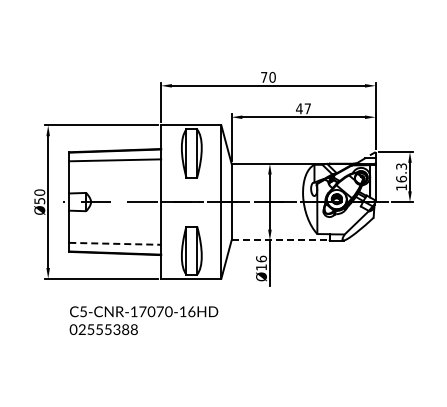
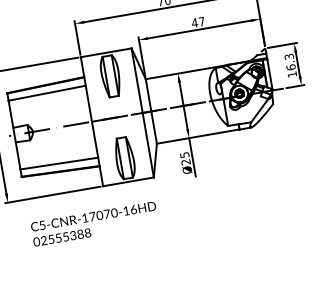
line: (281, 240) -> (198, 136), dashed -> solid
line: (115, 243) -> (59, 163), dashed -> solid
text: (261, 262) -> (185, 158), Ø16 -> Ø25

